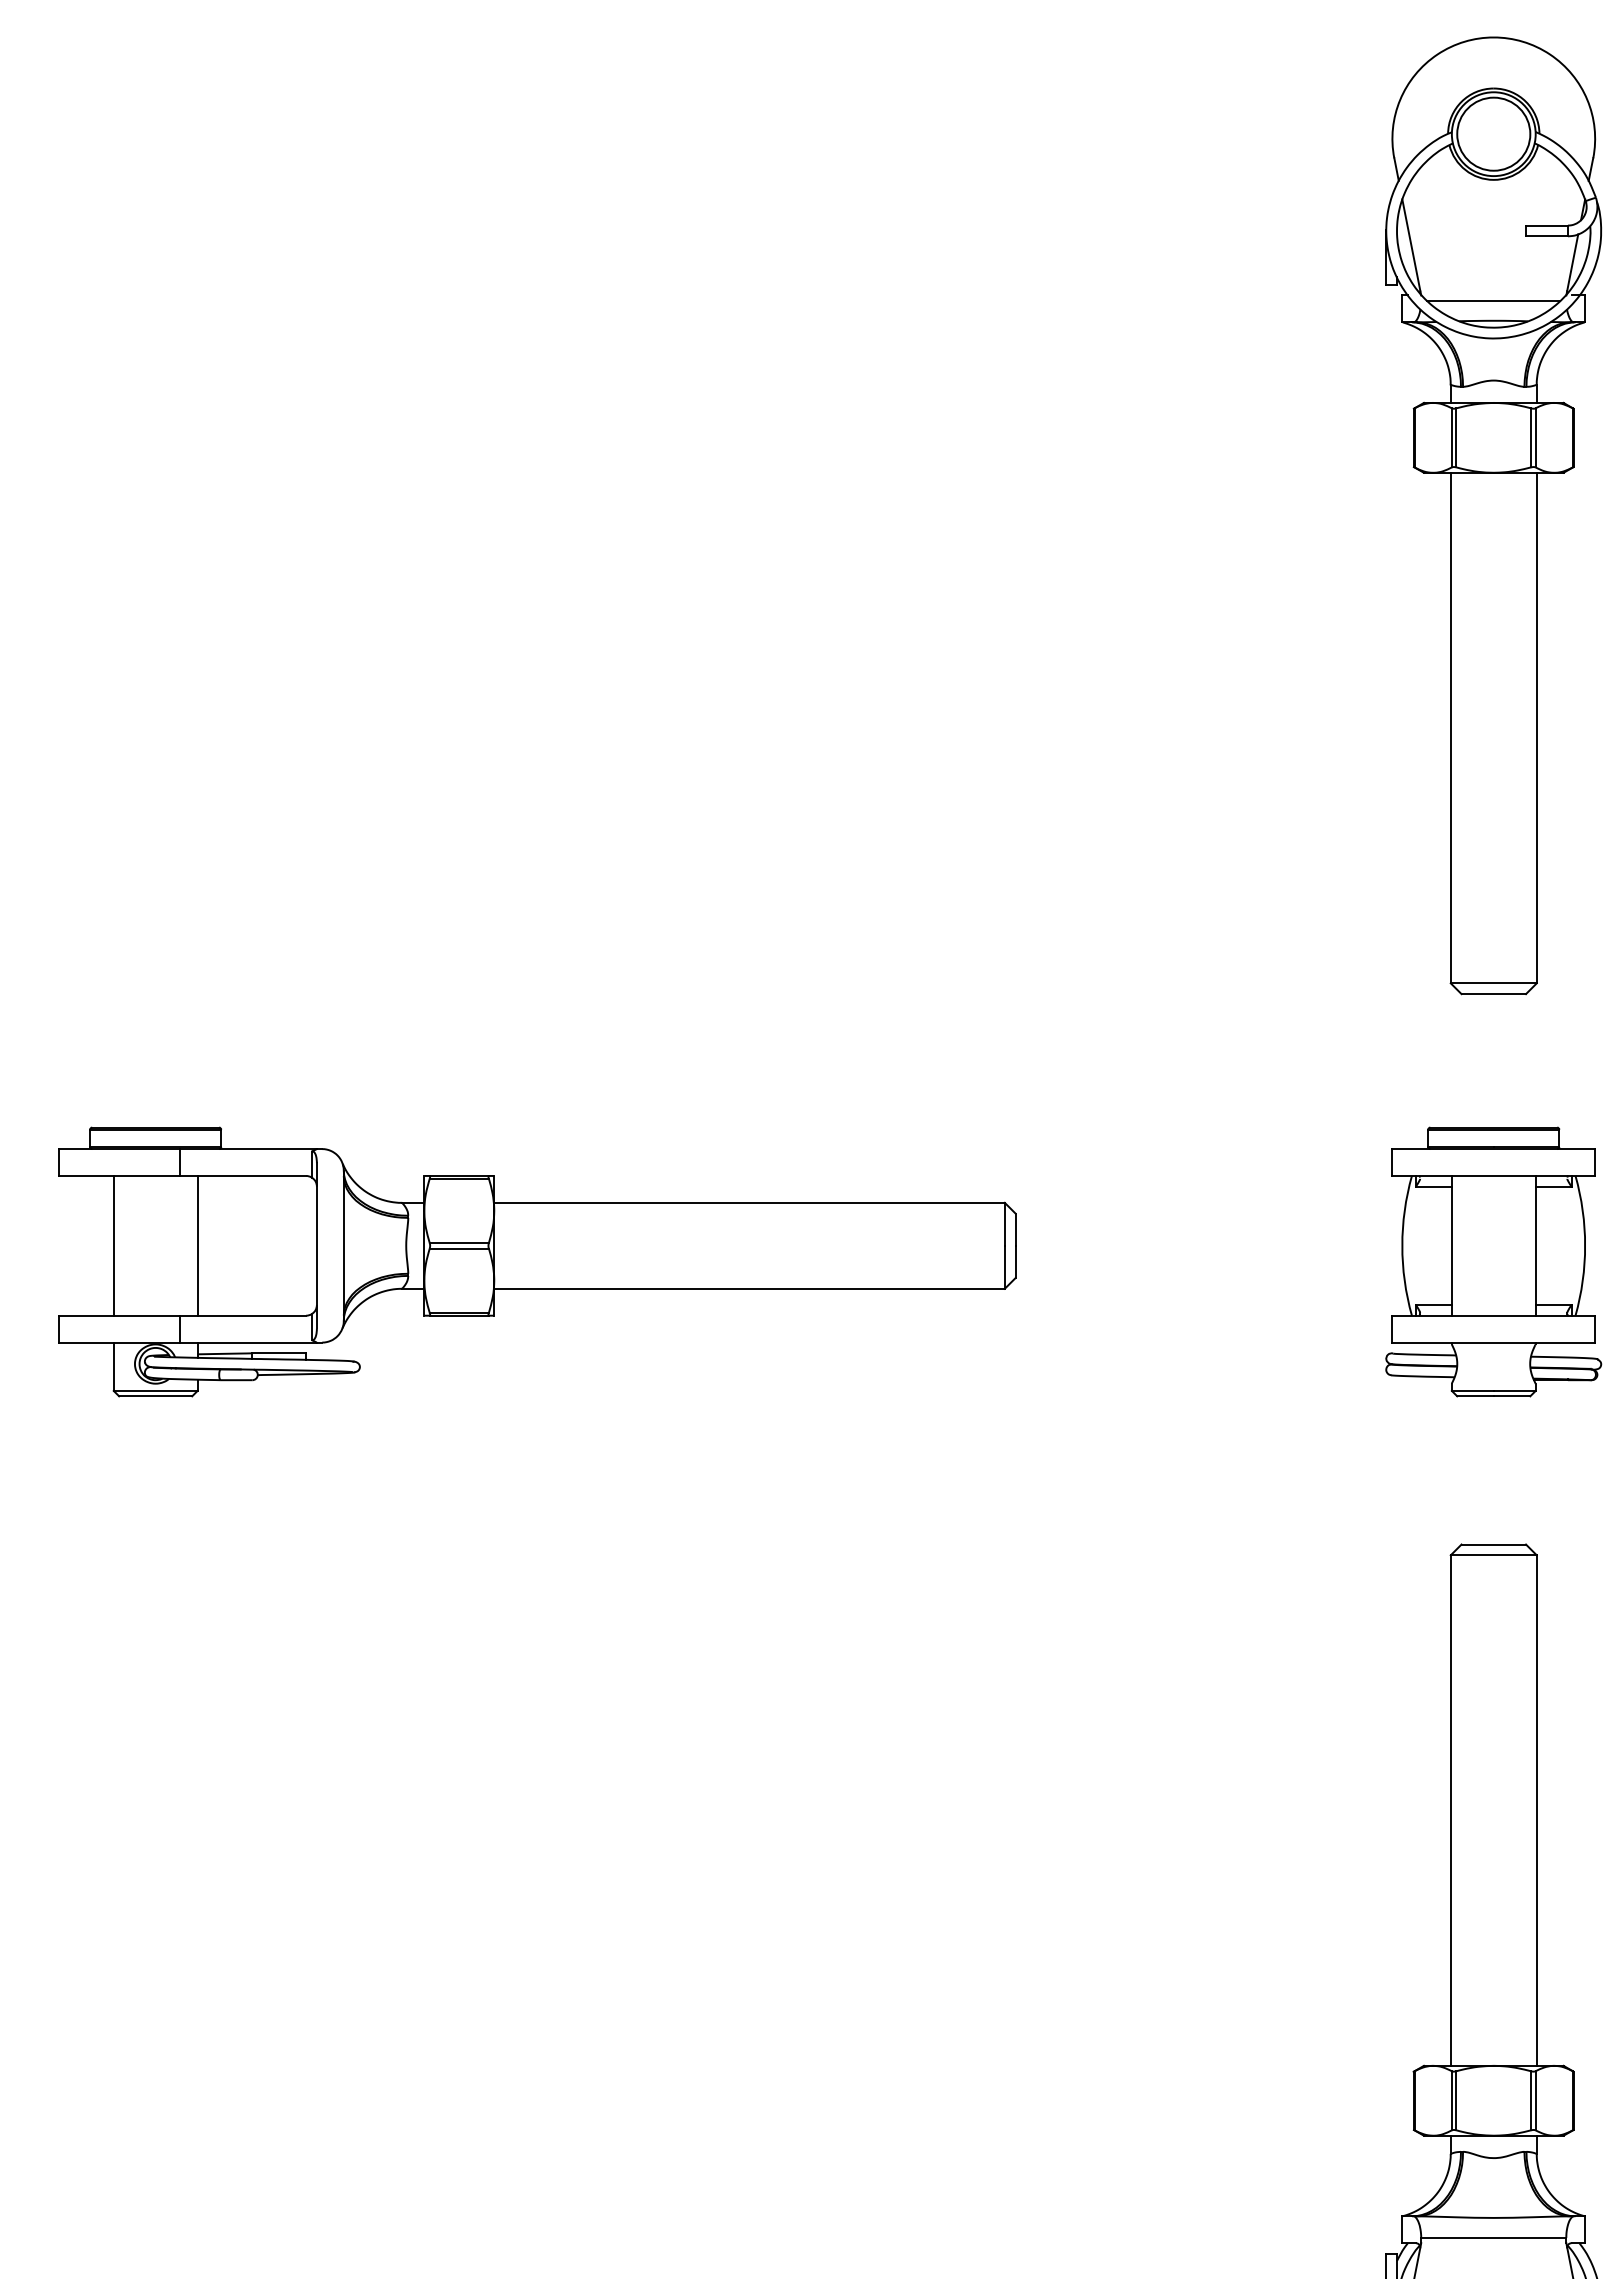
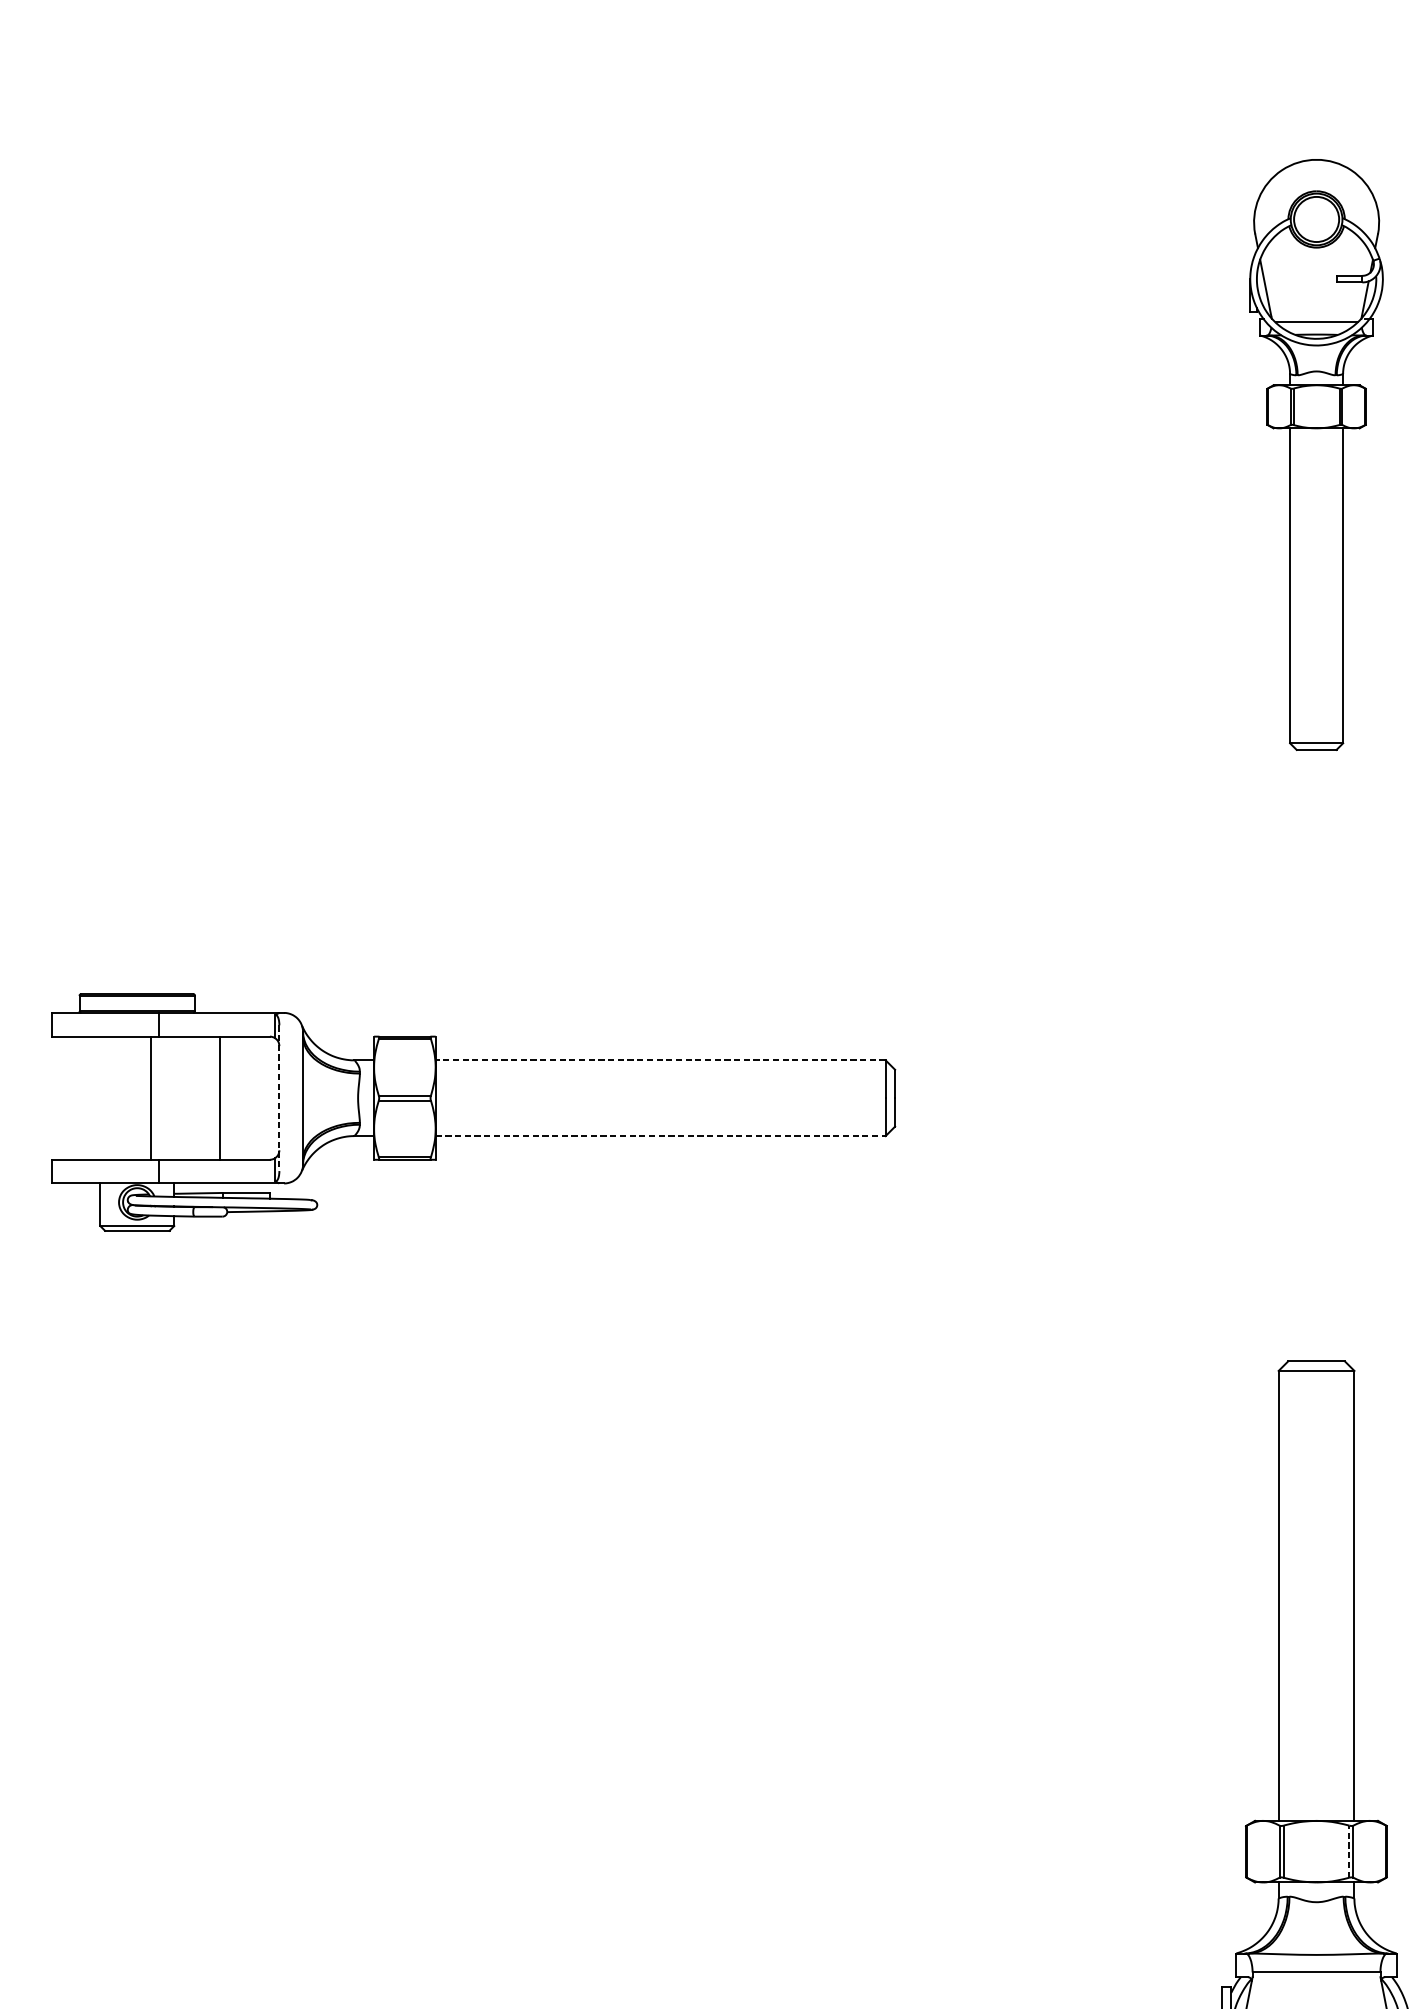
part: (1493, 515) -> (1316, 454), size x0.7
line: (749, 1202) -> (660, 1060), solid -> dashed
line: (113, 1245) -> (150, 1097), moved
line: (197, 1245) -> (219, 1097), moved
line: (316, 1245) -> (279, 1097), solid -> dashed
part: (1493, 1261) -> (1316, 1112), removed
line: (750, 1288) -> (661, 1135), solid -> dashed
line: (1530, 2100) -> (1348, 1851), solid -> dashed

